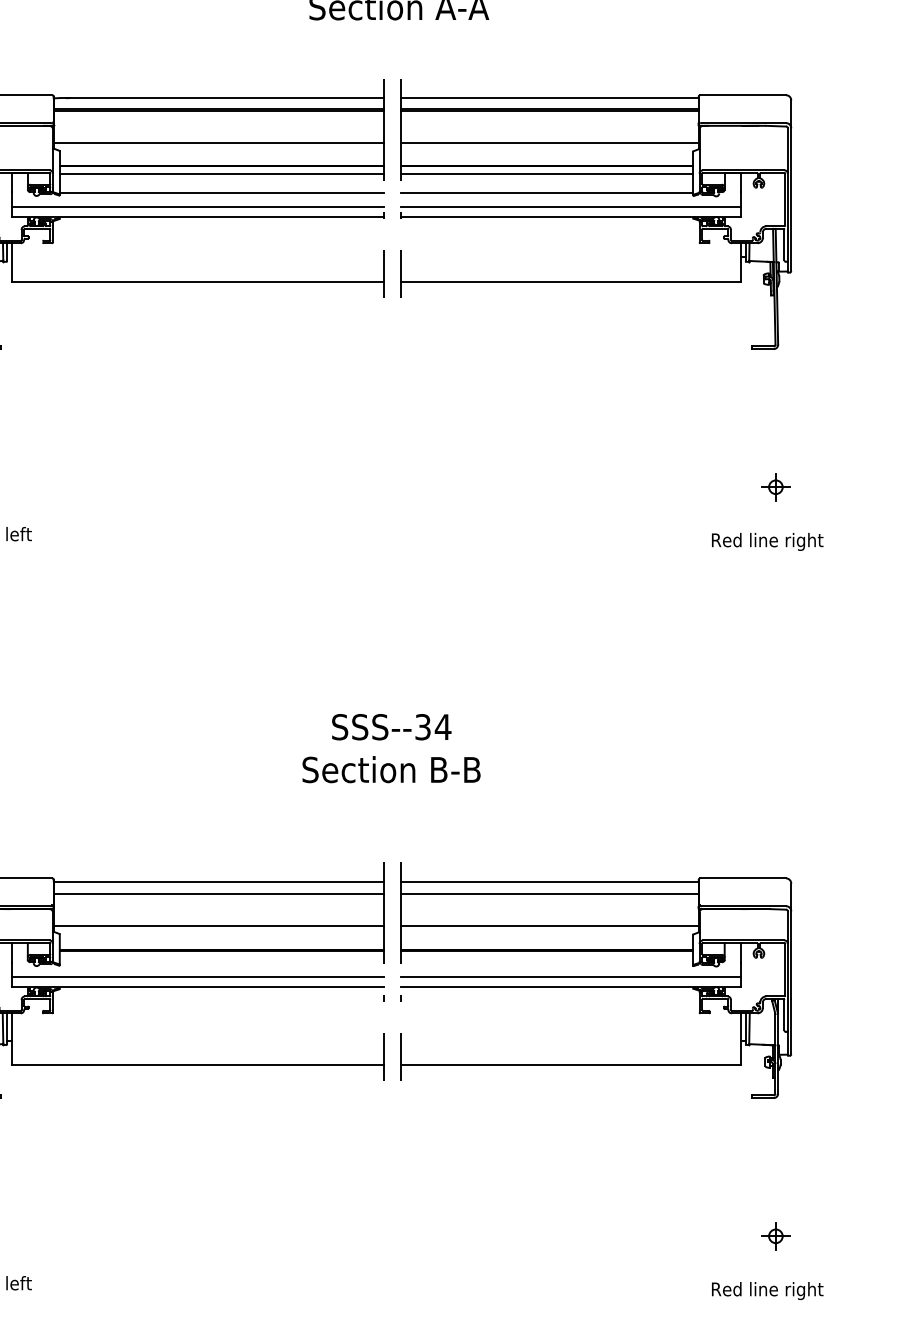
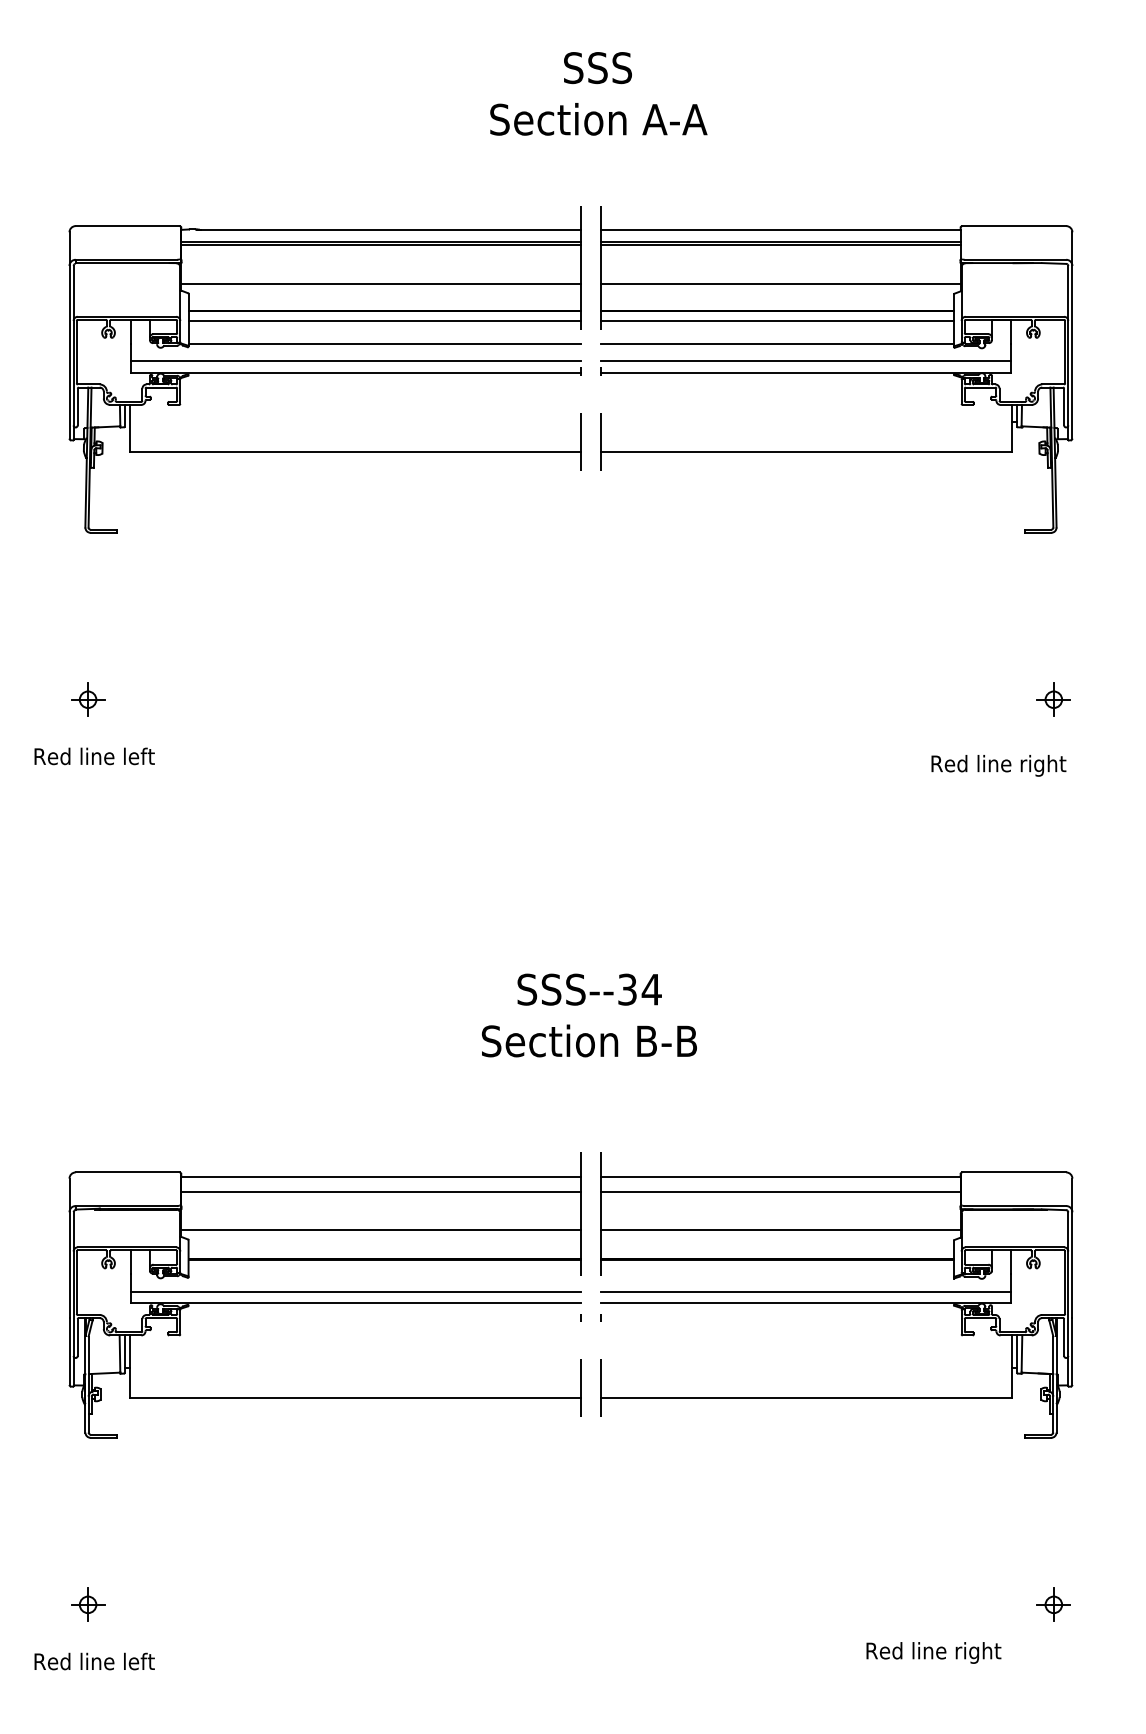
text: (767, 541) -> (998, 765), moved
text: (767, 1290) -> (933, 1652), moved

